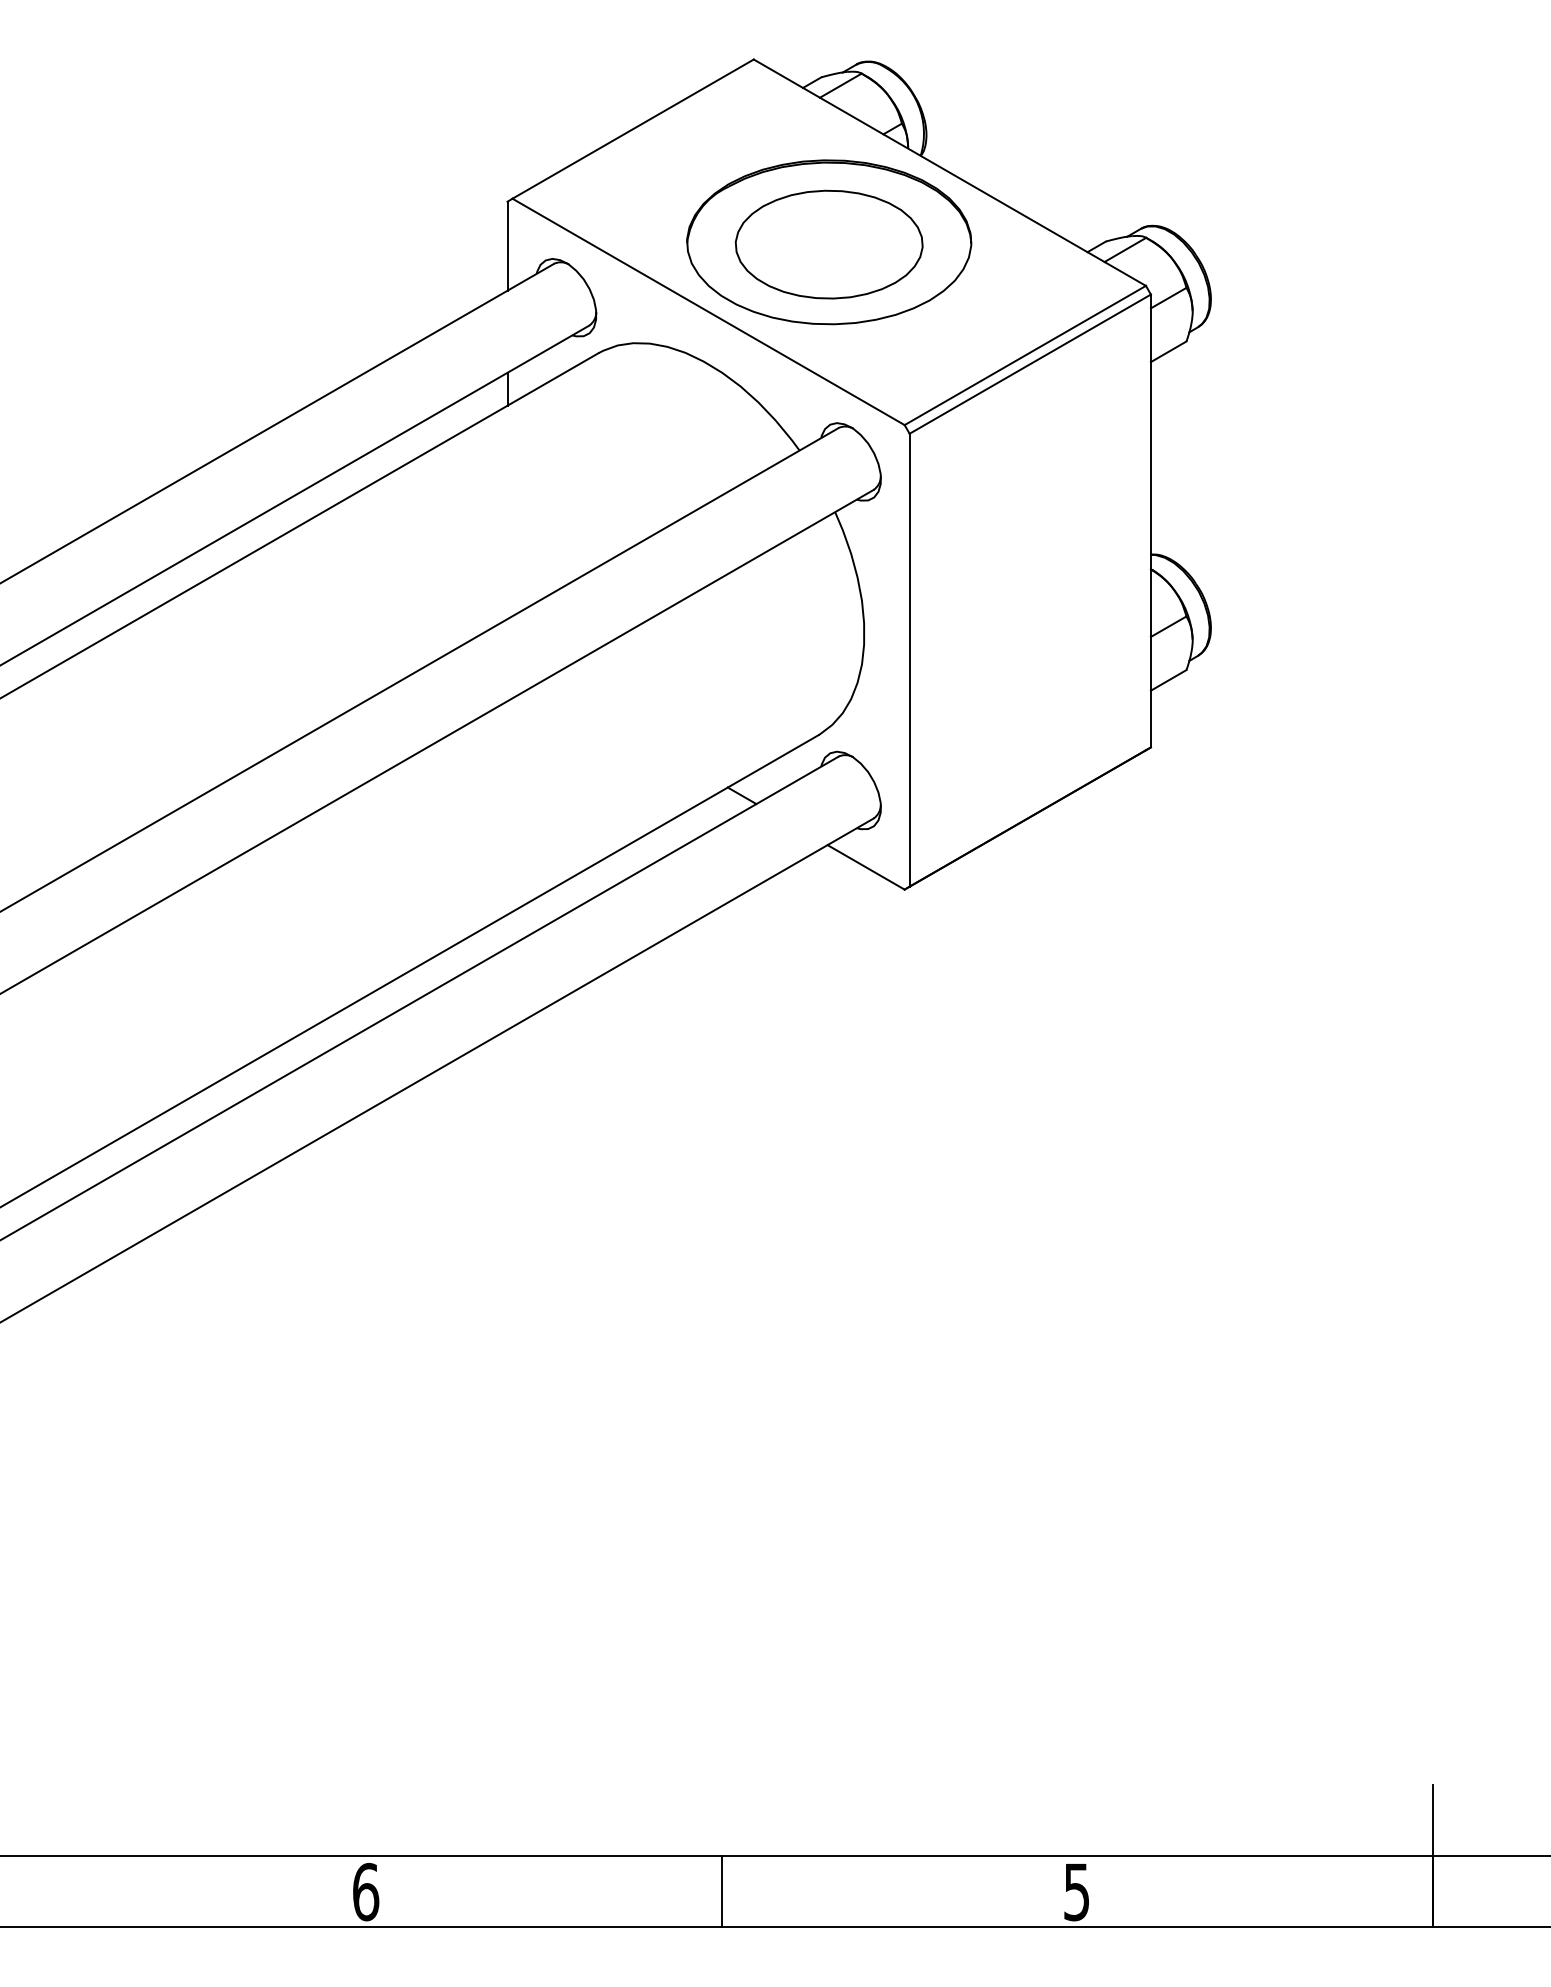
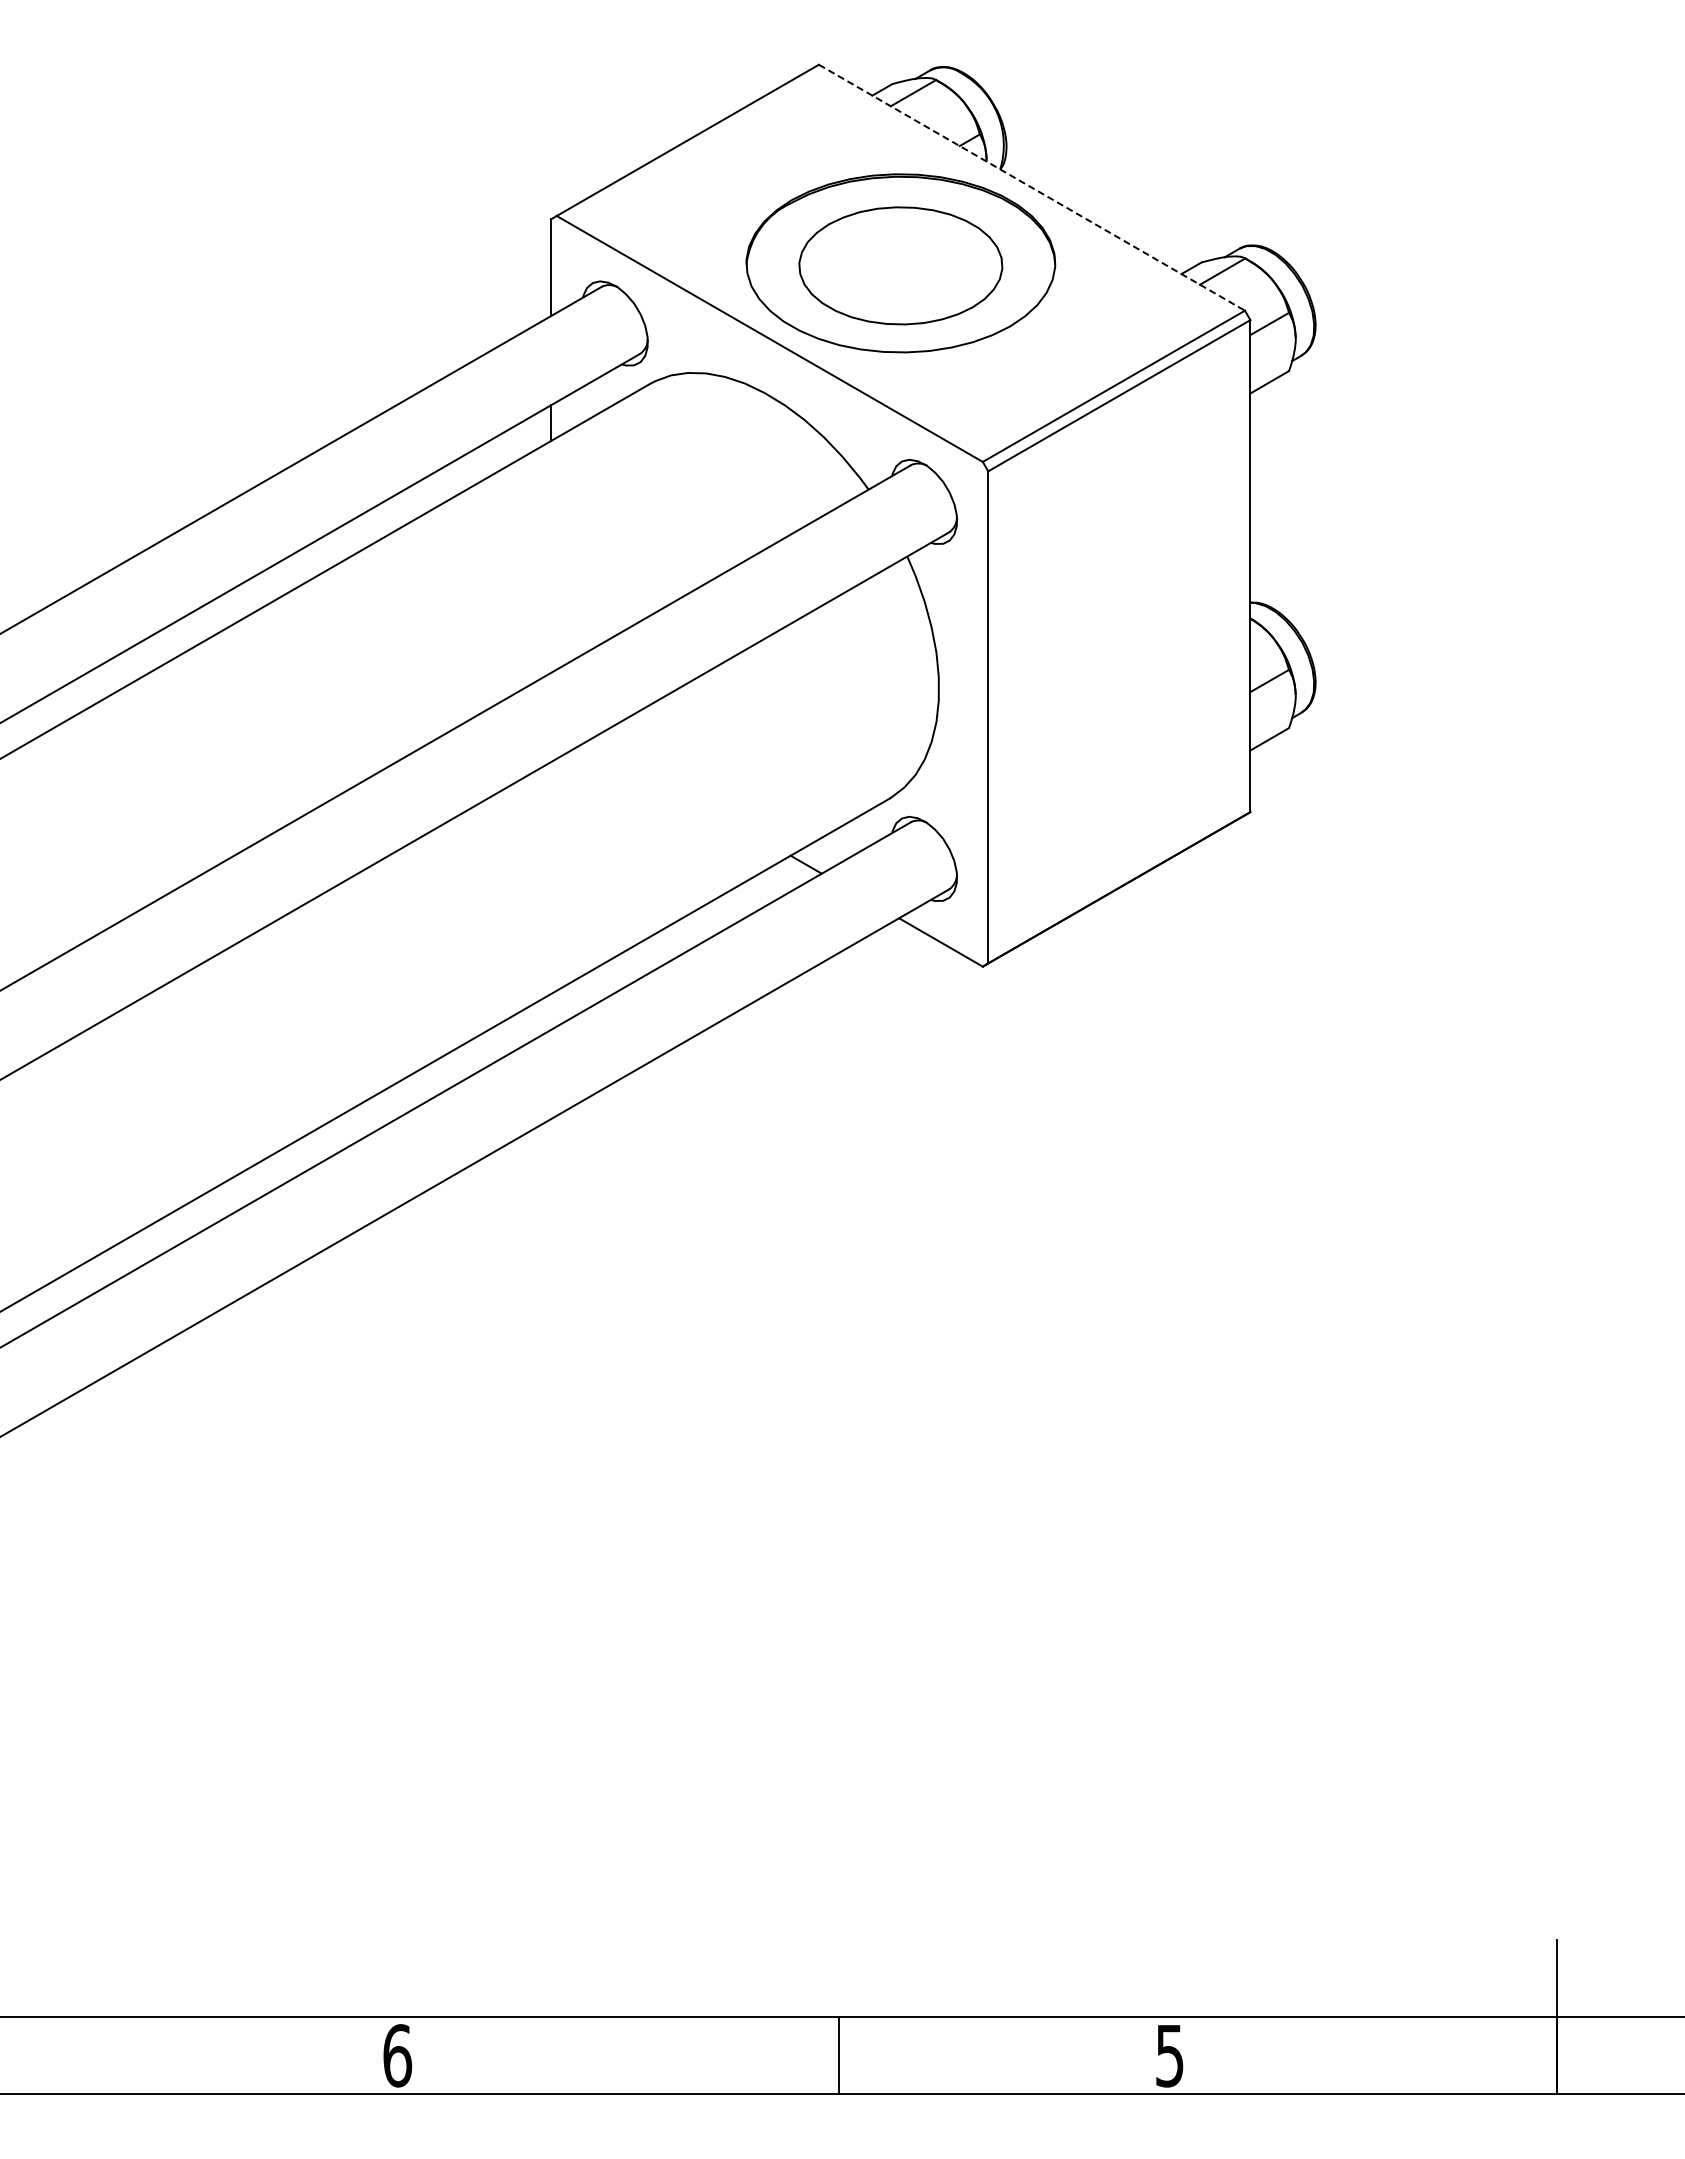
line: (949, 172) -> (1031, 187), solid -> dashed
line: (722, 1891) -> (839, 2055), moved

